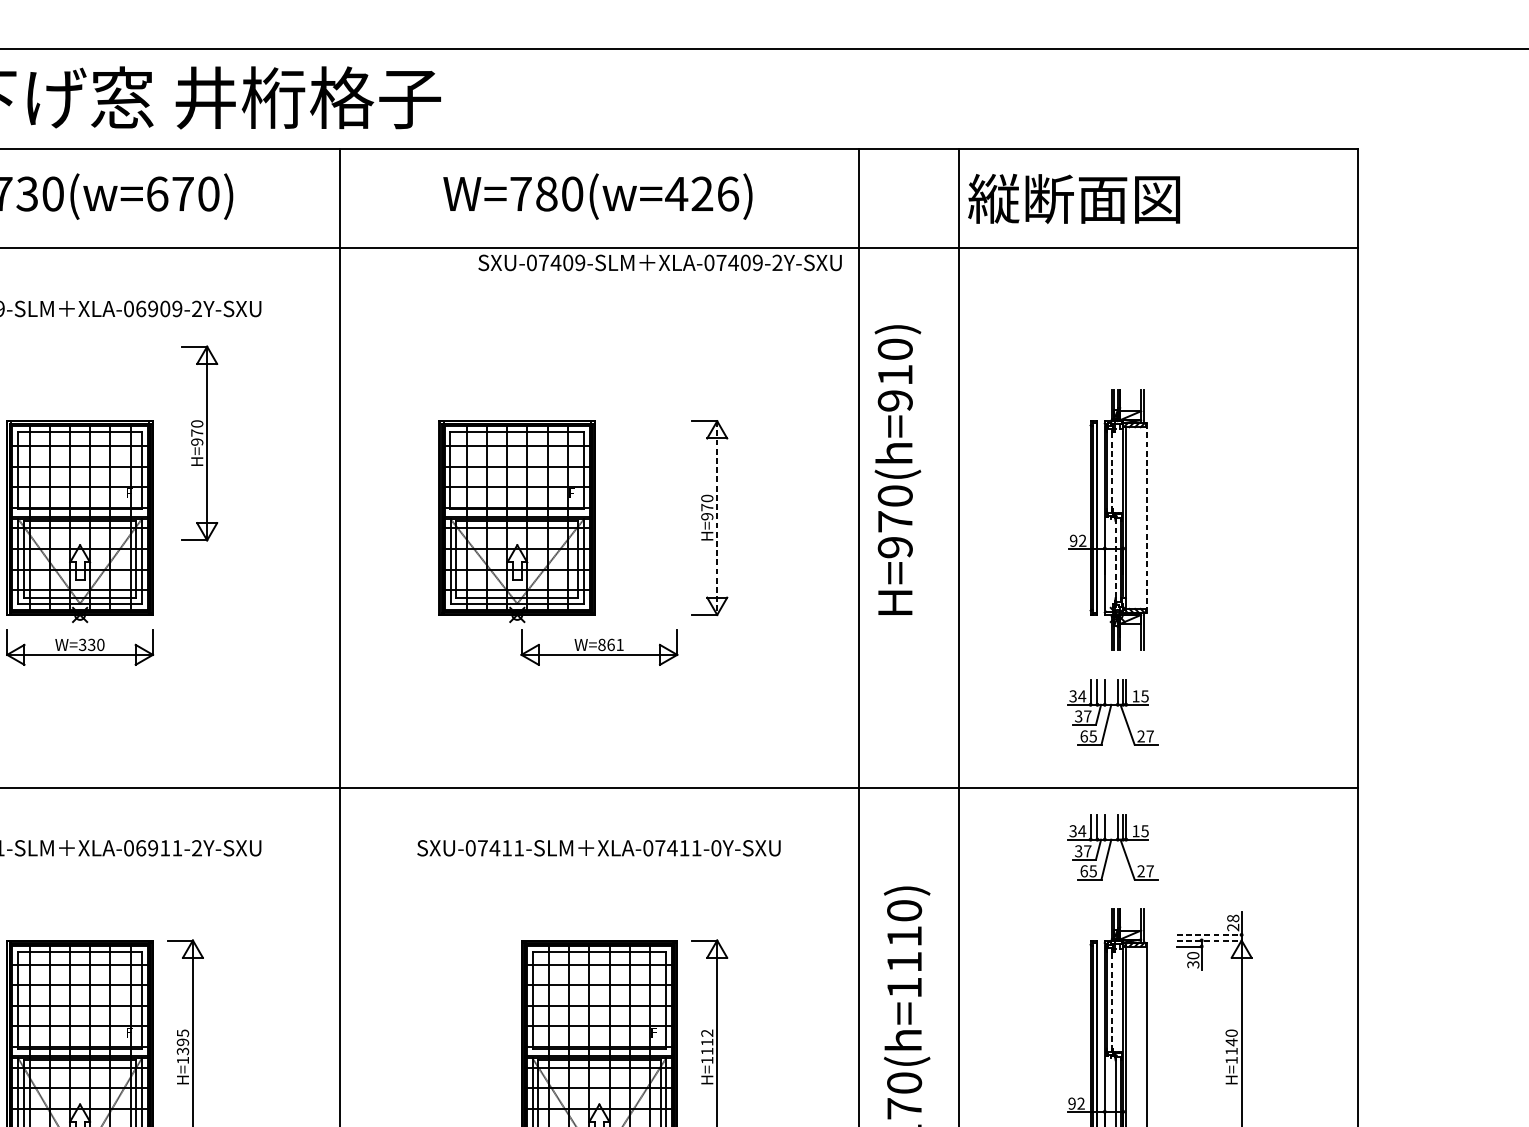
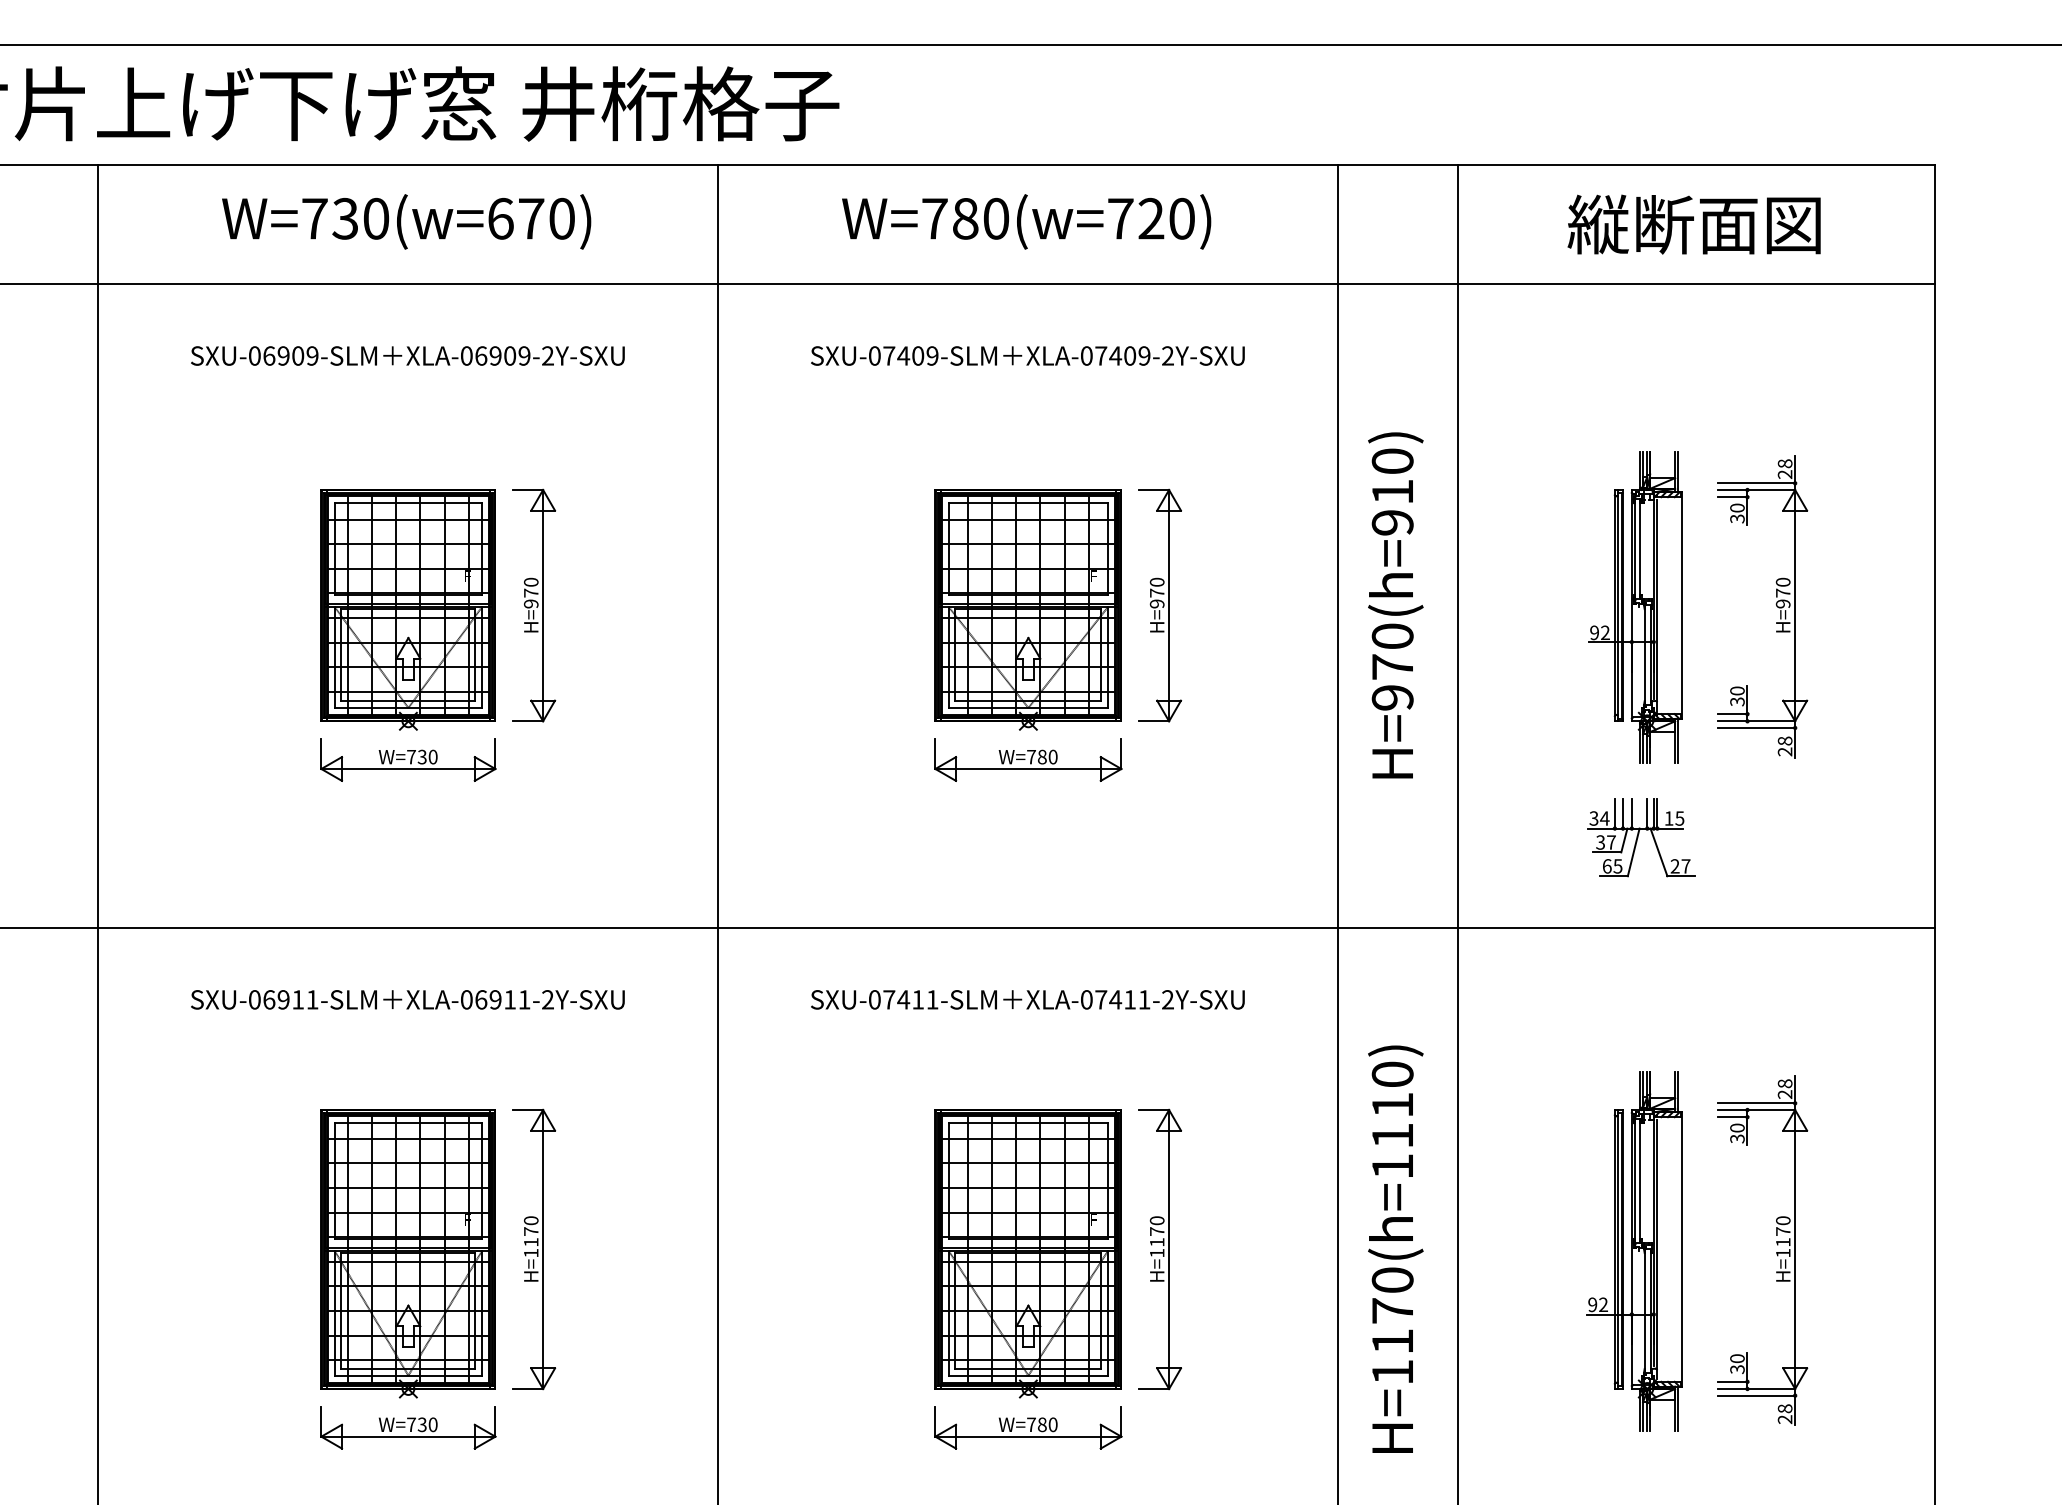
text: (701, 193) -> (1150, 218), W=780(w=426) -> W=780(w=720)
text: (1073, 198) -> (1693, 224), moved
text: (659, 262) -> (1027, 355), moved
part: (199, 443) -> (534, 605), moved
text: (897, 470) -> (1395, 605), moved
line: (1112, 470) -> (1640, 548), dashed -> solid
line: (717, 517) -> (1169, 605), dashed -> solid
part: (1225, 517) -> (1775, 604), added
line: (1146, 518) -> (1681, 606), dashed -> solid
part: (516, 521) -> (1027, 609), moved
line: (1116, 559) -> (1645, 655), dashed -> solid
text: (82, 644) -> (411, 756), W=330 -> W=730
text: (611, 644) -> (1042, 756), W=861 -> W=780
text: (715, 847) -> (1167, 999), XLA-07411-0Y-SXU -> XLA-07411-2Y-SXU
part: (1112, 847) -> (1641, 998), removed
line: (1209, 935) -> (1756, 1103), dashed -> solid
line: (1209, 940) -> (1756, 1110), dashed -> solid
line: (1112, 999) -> (1640, 1180), dashed -> solid
text: (707, 1037) -> (1157, 1225), H=1112 -> H=1170
text: (182, 1042) -> (530, 1231), H=1395 -> H=1170
text: (1231, 1042) -> (1783, 1231), H=1140 -> H=1170

